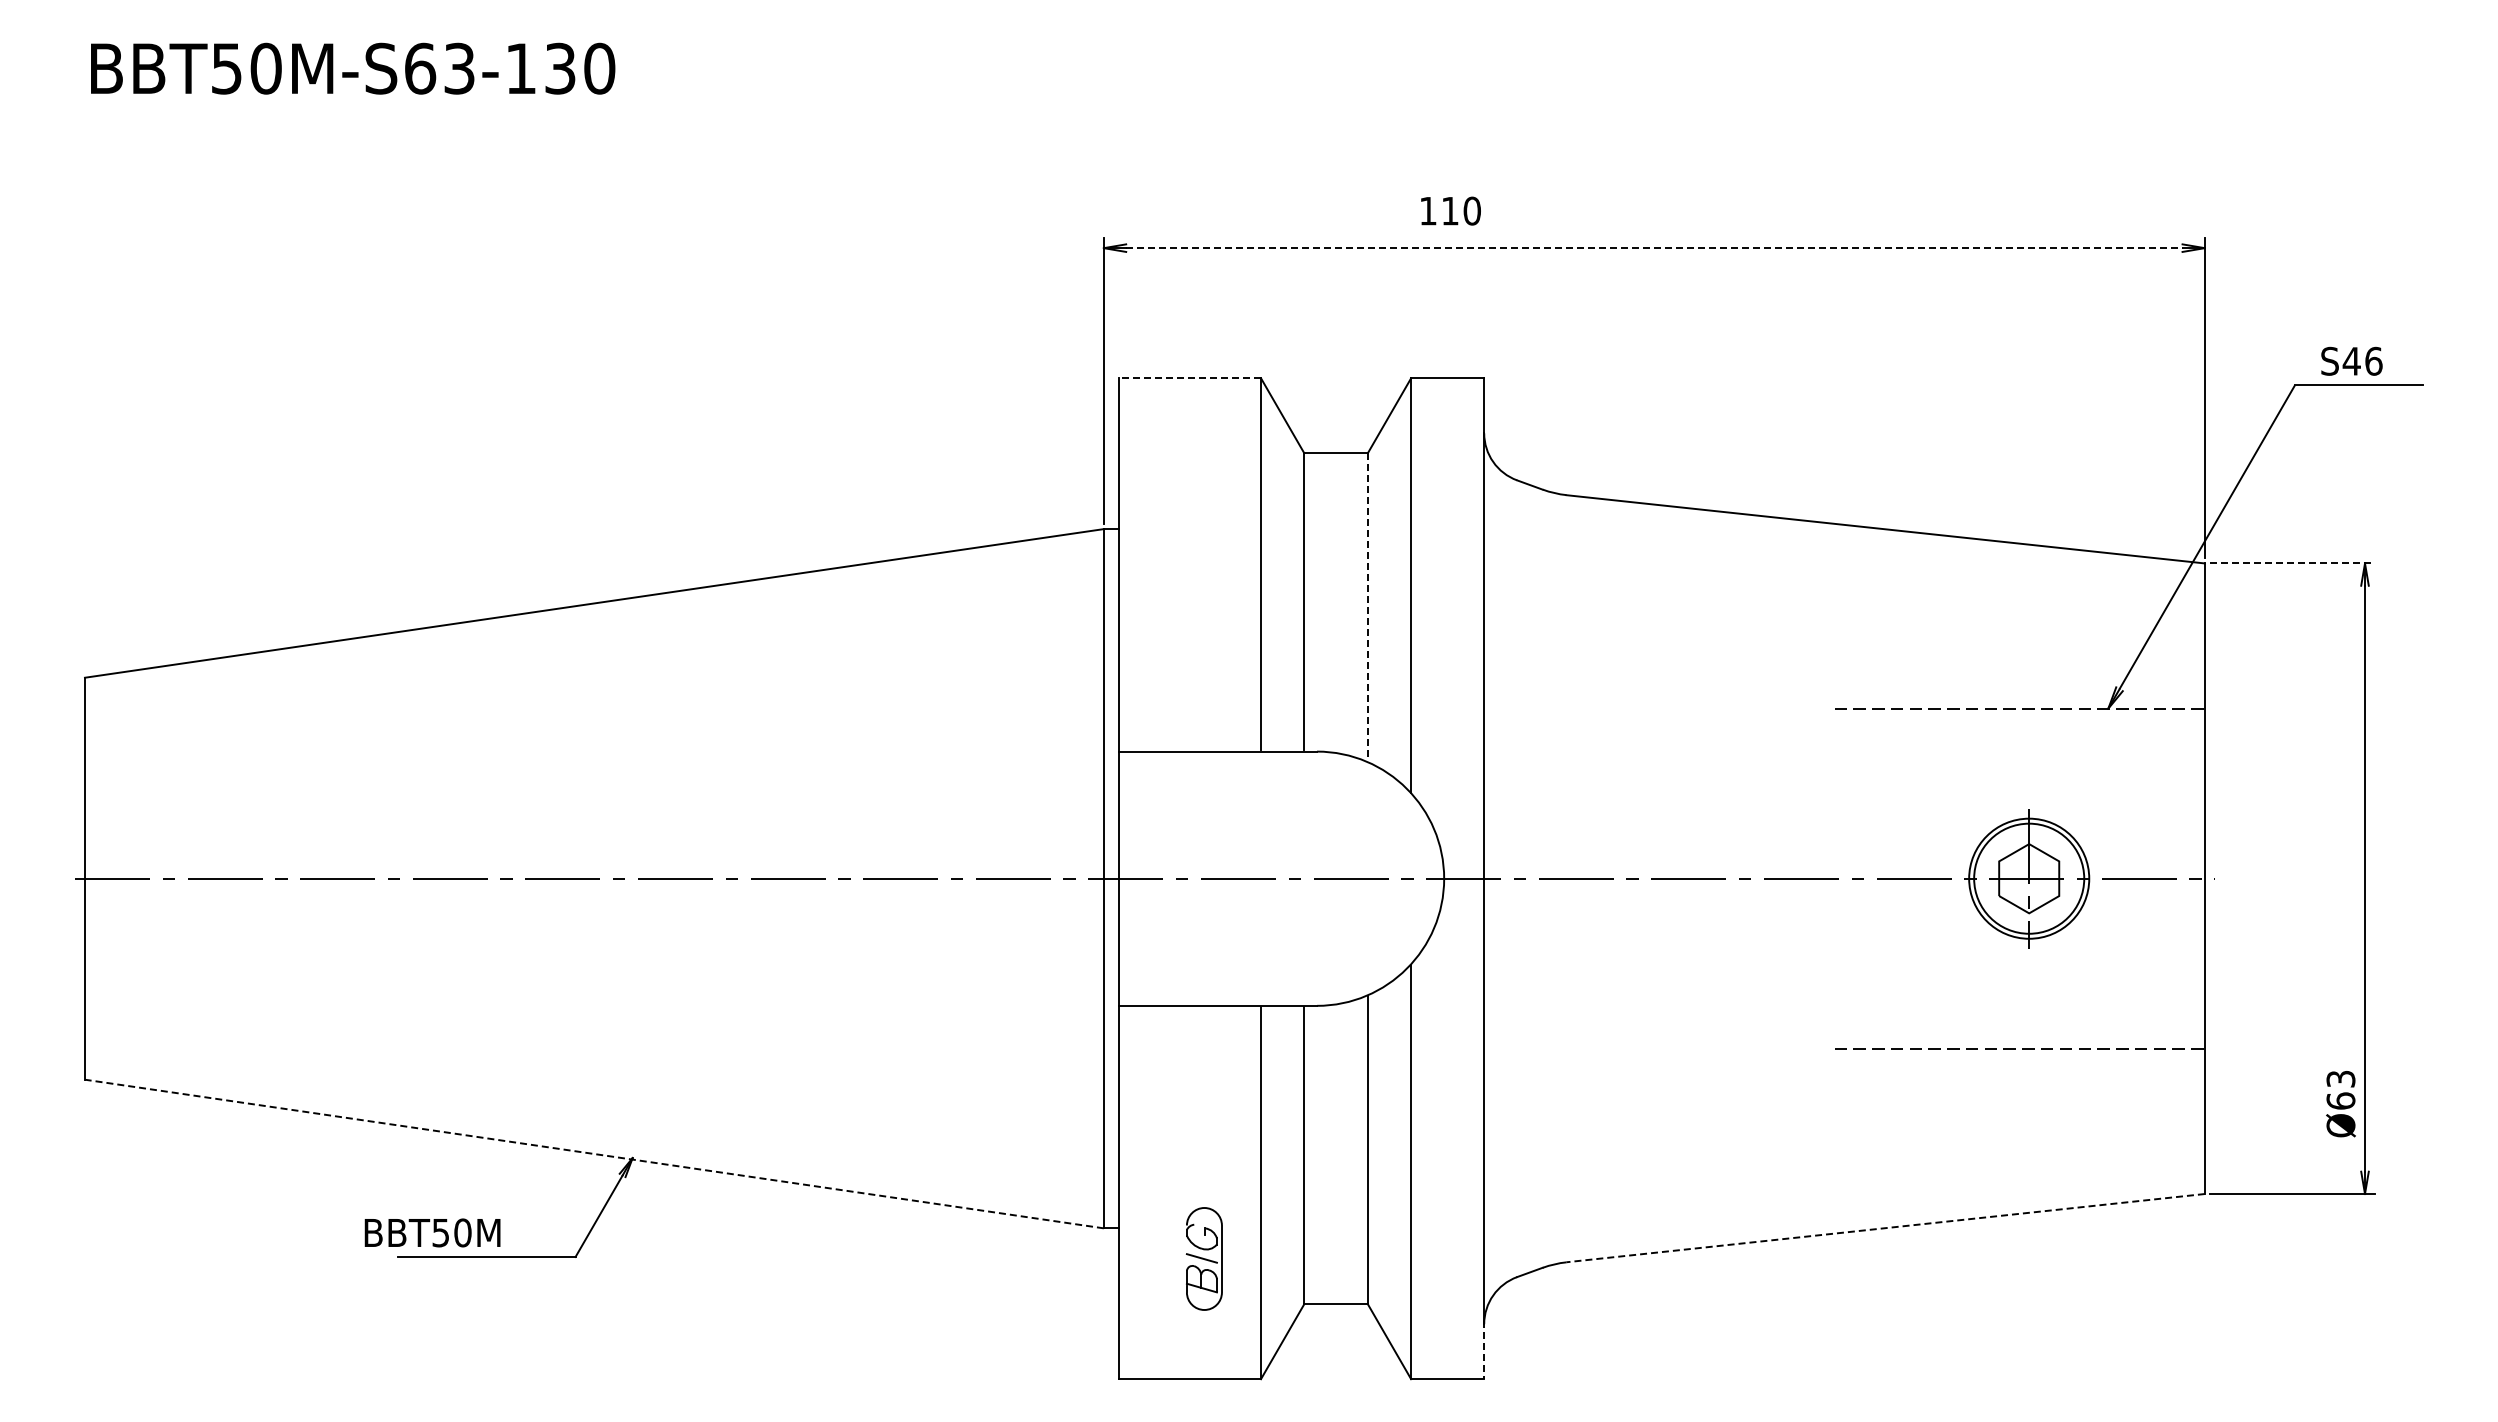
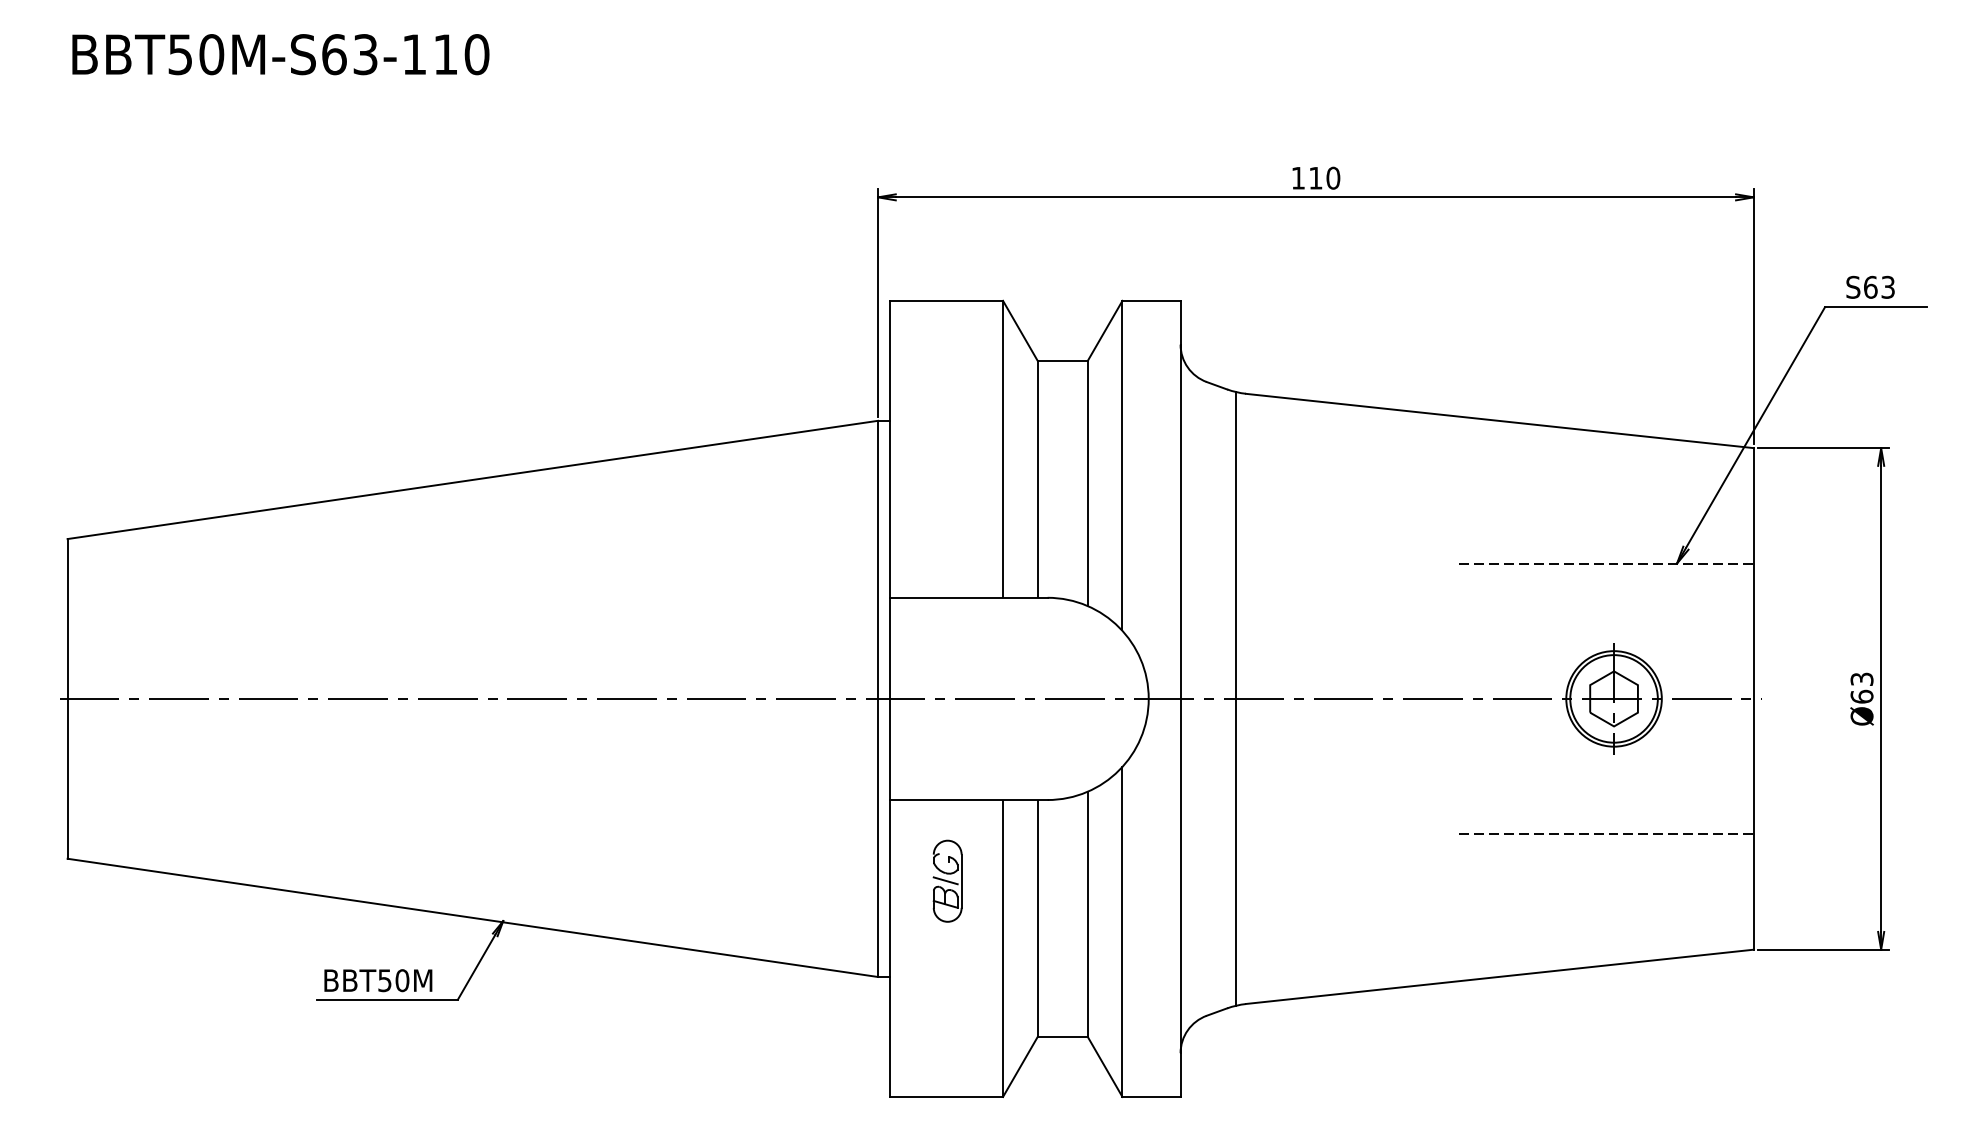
text: (560, 68) -> (445, 54), BBT50M-S63-130 -> BBT50M-S63-110
text: (1450, 210) -> (1316, 177), moved
line: (1654, 248) -> (1316, 197), dashed -> solid
text: (2362, 360) -> (1879, 286), S46 -> S63
line: (1189, 378) -> (946, 301), dashed -> solid
line: (2292, 563) -> (1823, 448), dashed -> solid
line: (1367, 607) -> (1087, 483), dashed -> solid
line: (1554, 878) -> (1236, 698), added
text: (2340, 1104) -> (1861, 699), moved
line: (594, 1154) -> (472, 918), dashed -> solid
line: (1885, 1228) -> (1499, 977), dashed -> solid
text: (432, 1232) -> (378, 980), moved
part: (1203, 1258) -> (946, 880), moved
line: (1484, 1350) -> (1180, 1074), dashed -> solid

